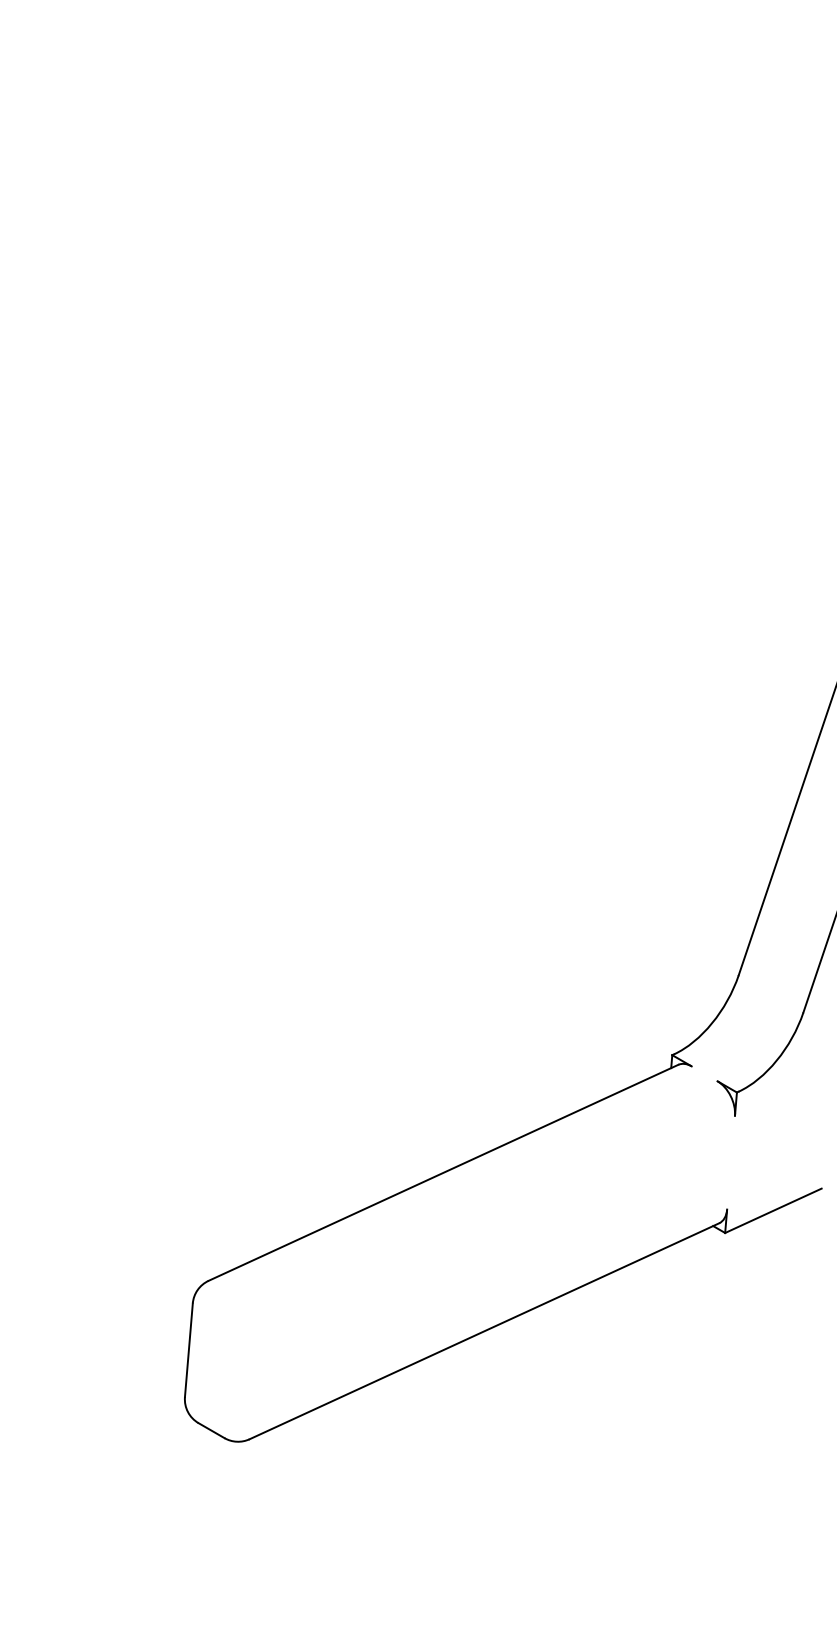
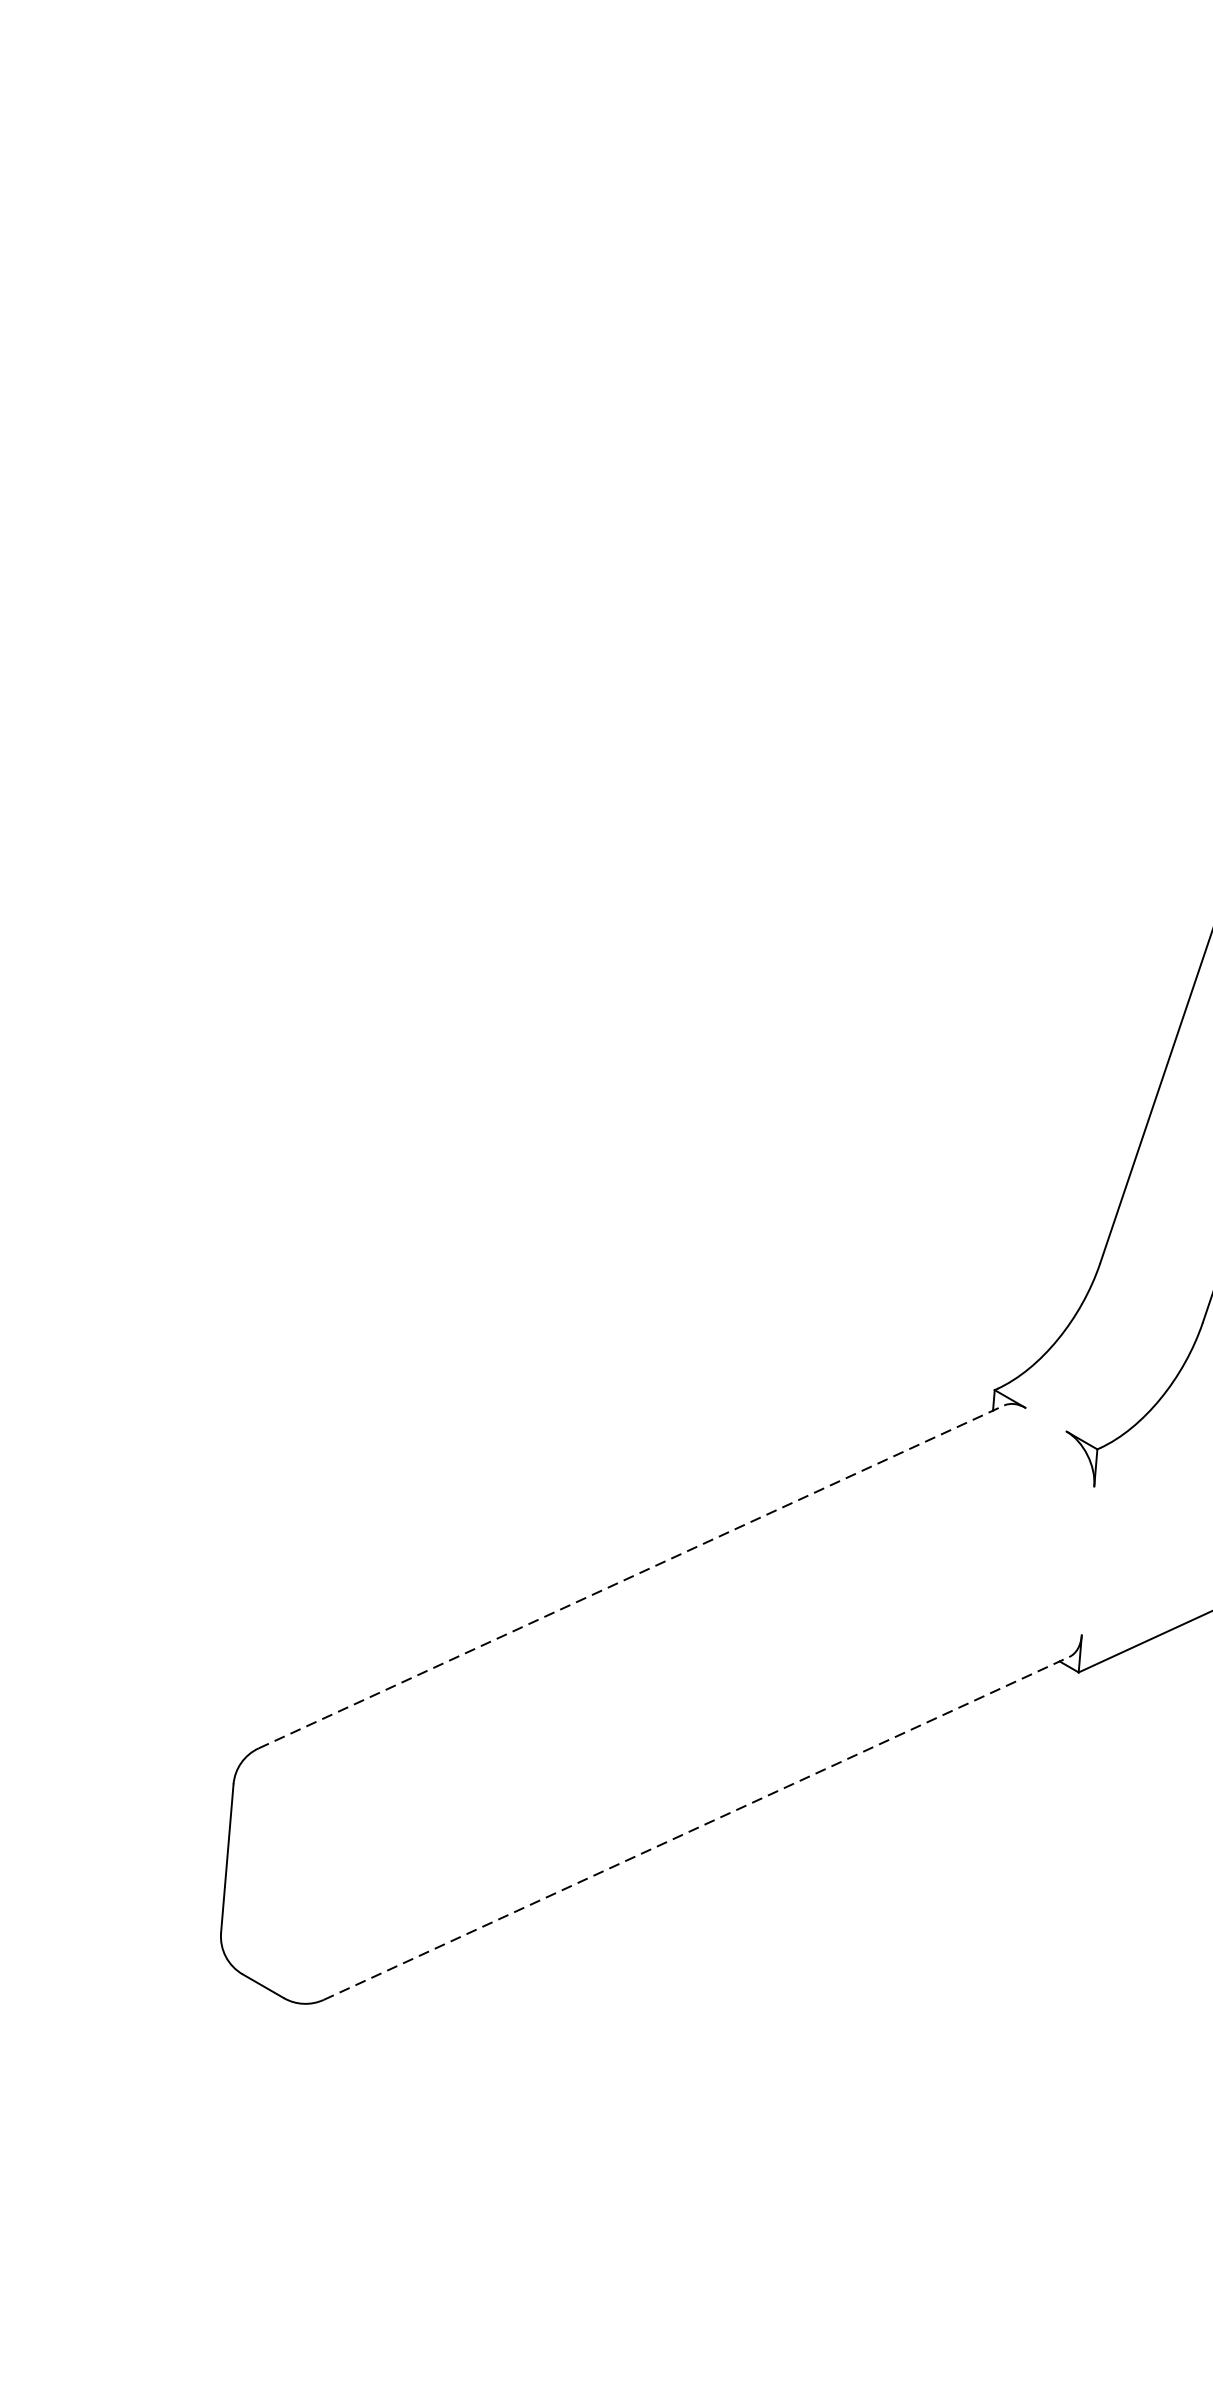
line: (443, 1172) -> (631, 1576), solid -> dashed
line: (484, 1331) -> (696, 1828), solid -> dashed

